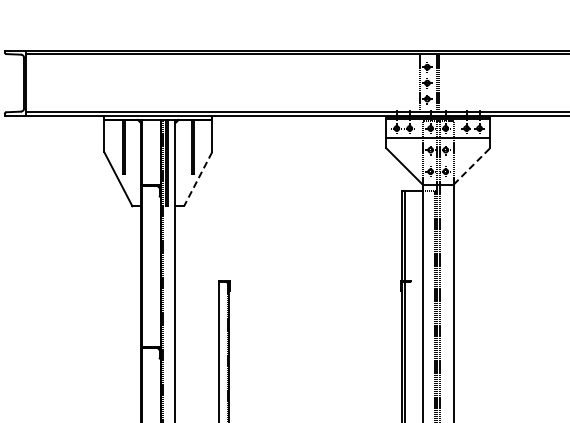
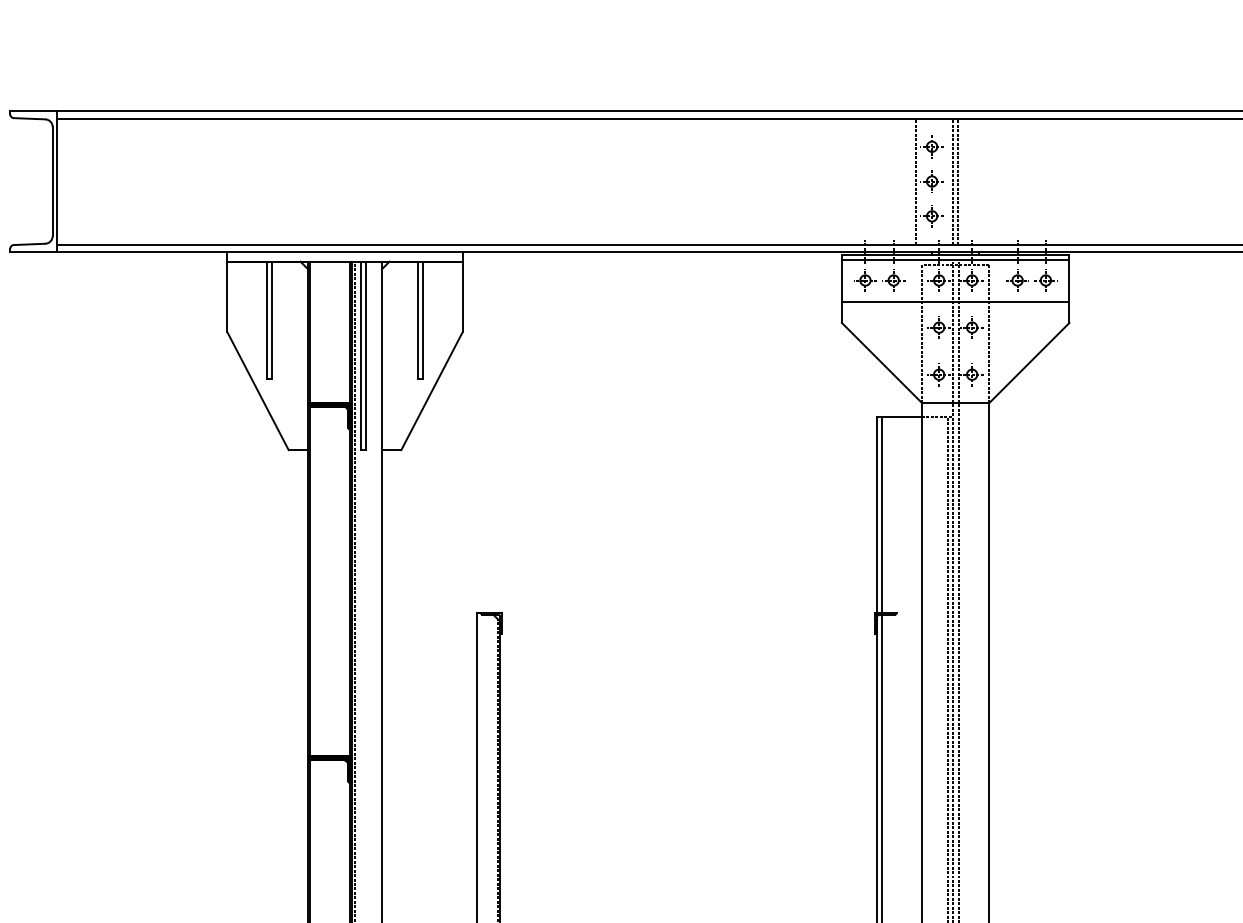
line: (472, 166) -> (1030, 363), dashed -> solid
line: (197, 179) -> (430, 391), dashed -> solid

